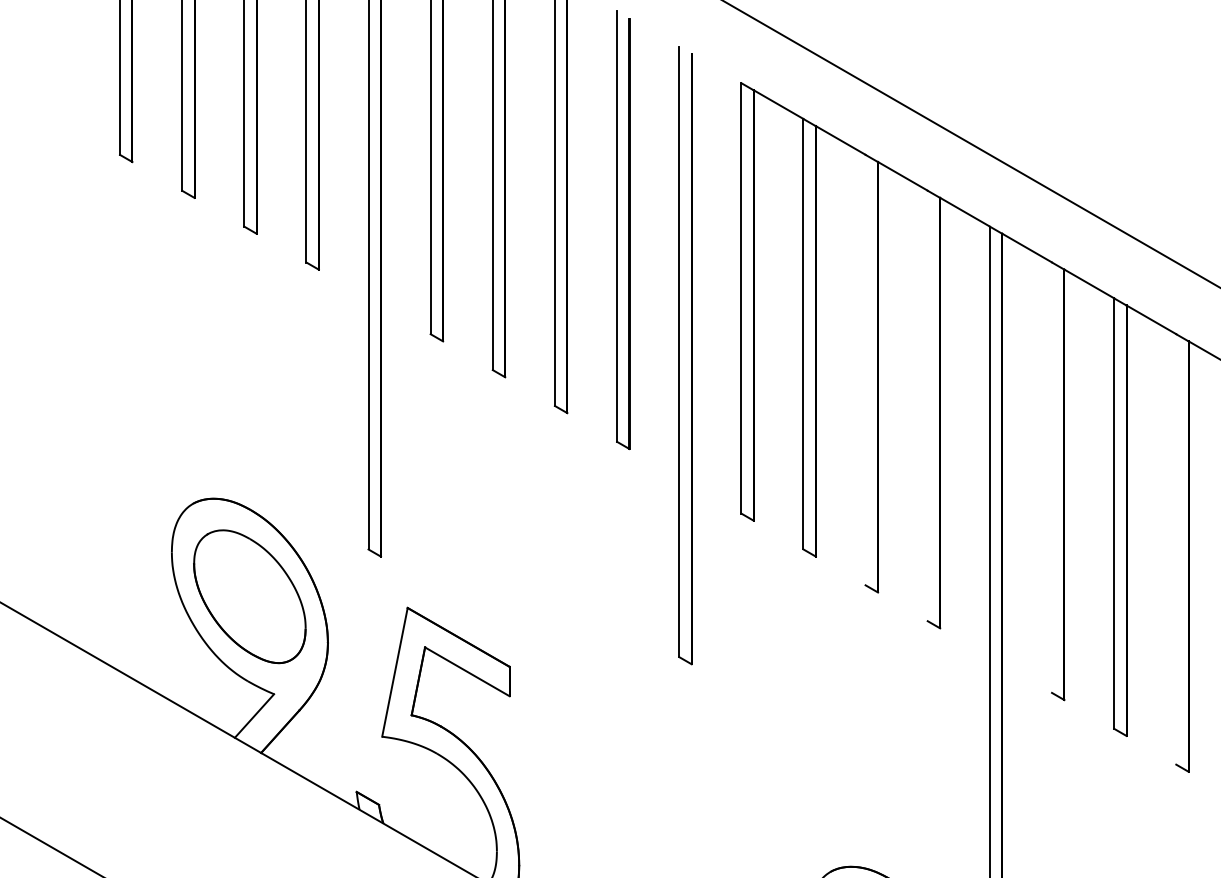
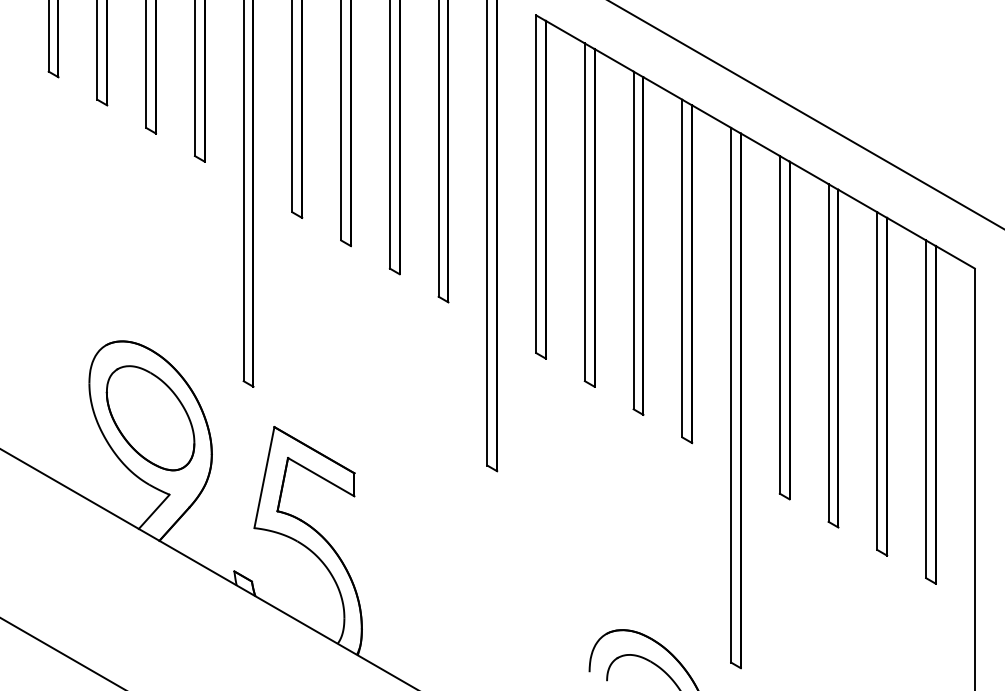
line: (865, 370) -> (633, 240), added
line: (927, 405) -> (682, 268), added
line: (1051, 477) -> (779, 324), added
line: (1176, 549) -> (877, 381), added

